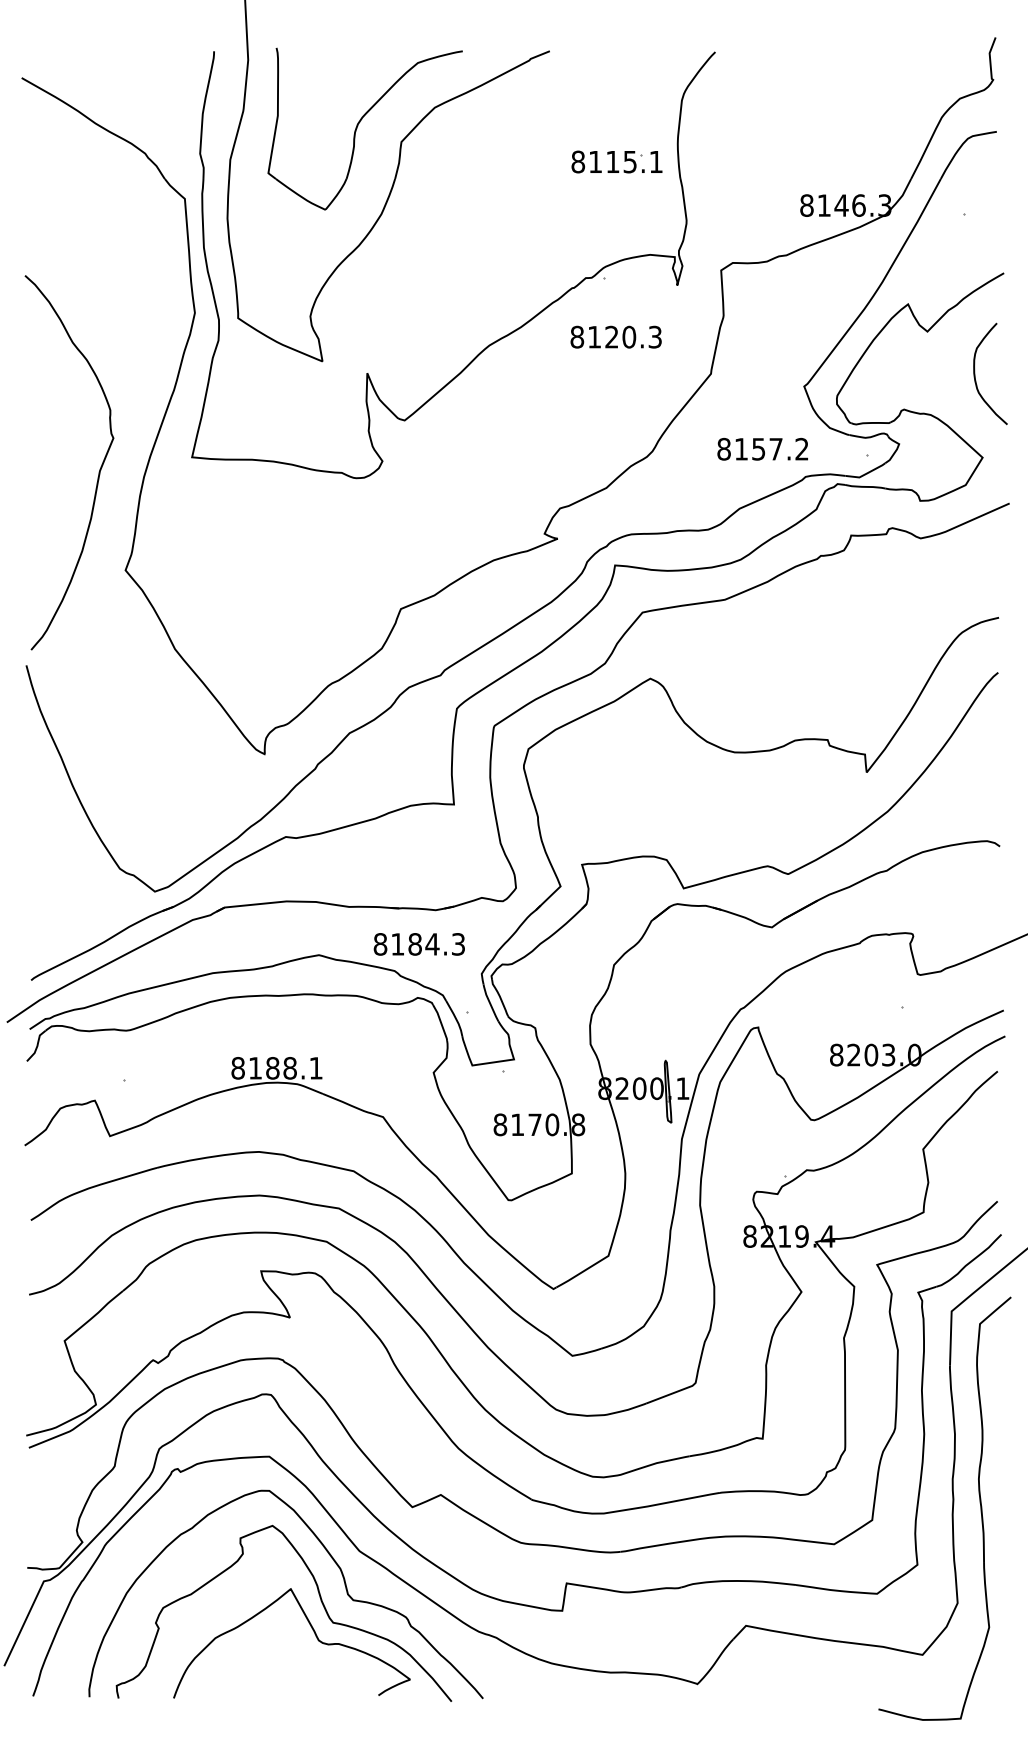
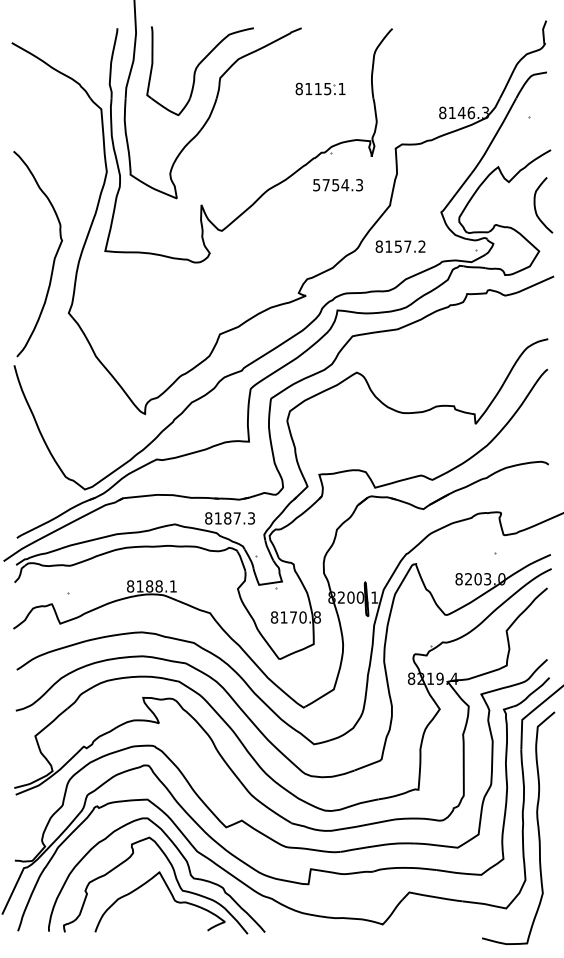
part: (616, 161) -> (320, 88), moved
text: (604, 337) -> (331, 185), 8120.3 -> 5754.3
text: (762, 448) -> (400, 246), moved
text: (432, 944) -> (237, 518), 8184.3 -> 8187.3

